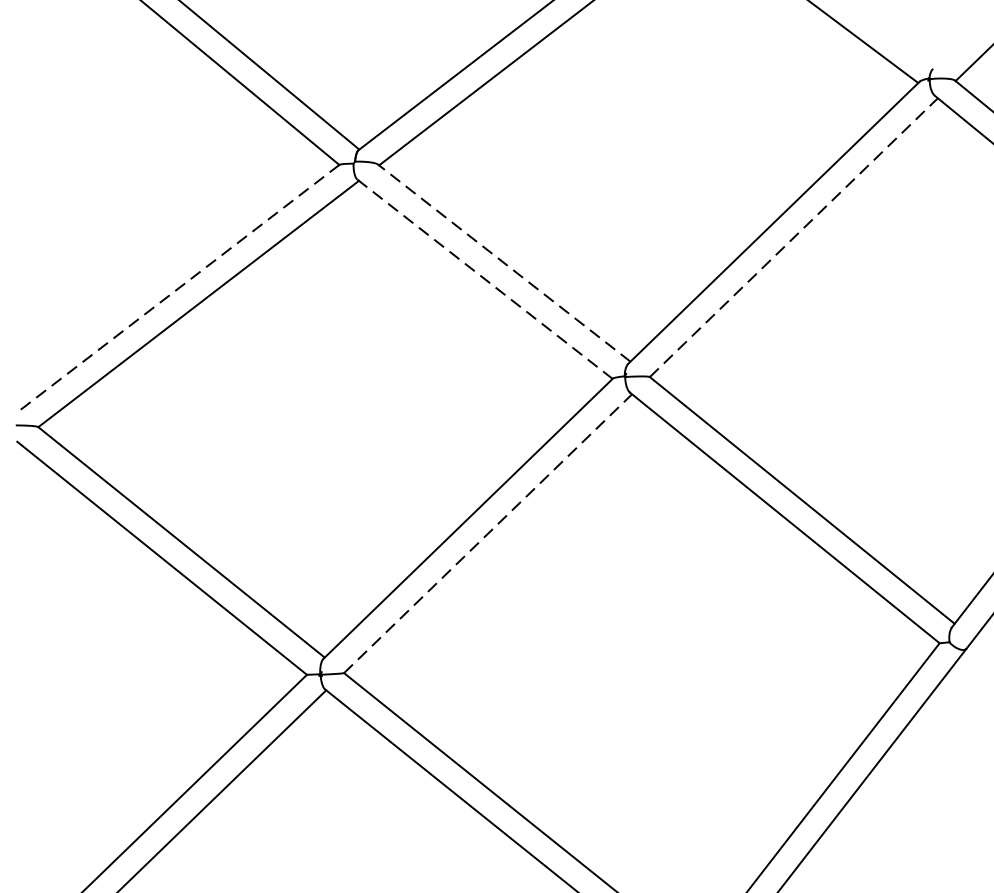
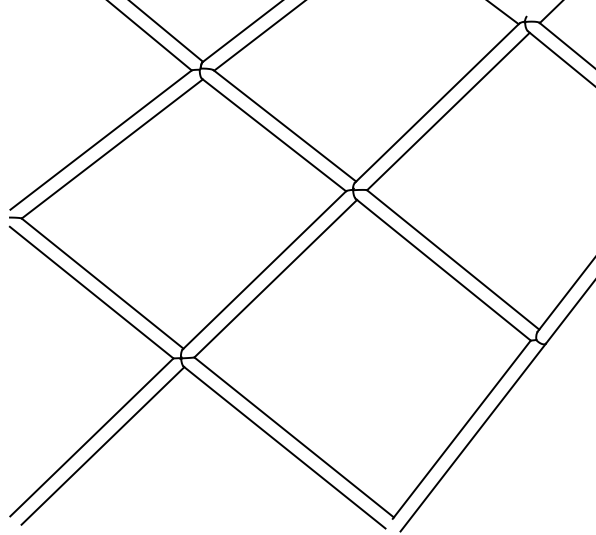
line: (793, 237) -> (448, 111), dashed -> solid
line: (503, 262) -> (284, 125), dashed -> solid
line: (485, 280) -> (274, 135), dashed -> solid
line: (177, 288) -> (100, 140), dashed -> solid
line: (489, 533) -> (276, 278), dashed -> solid

